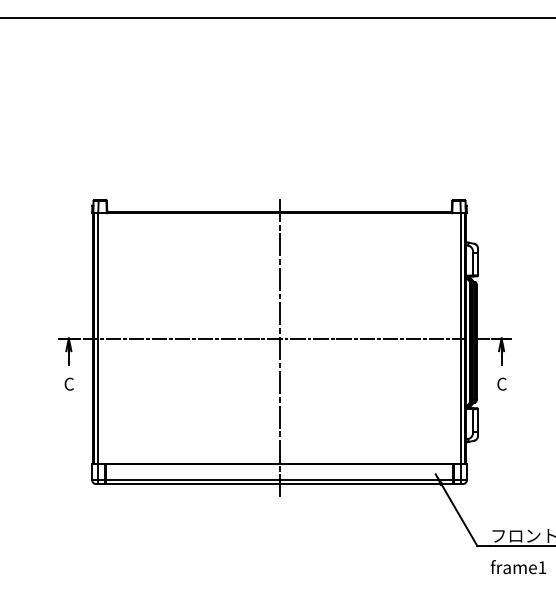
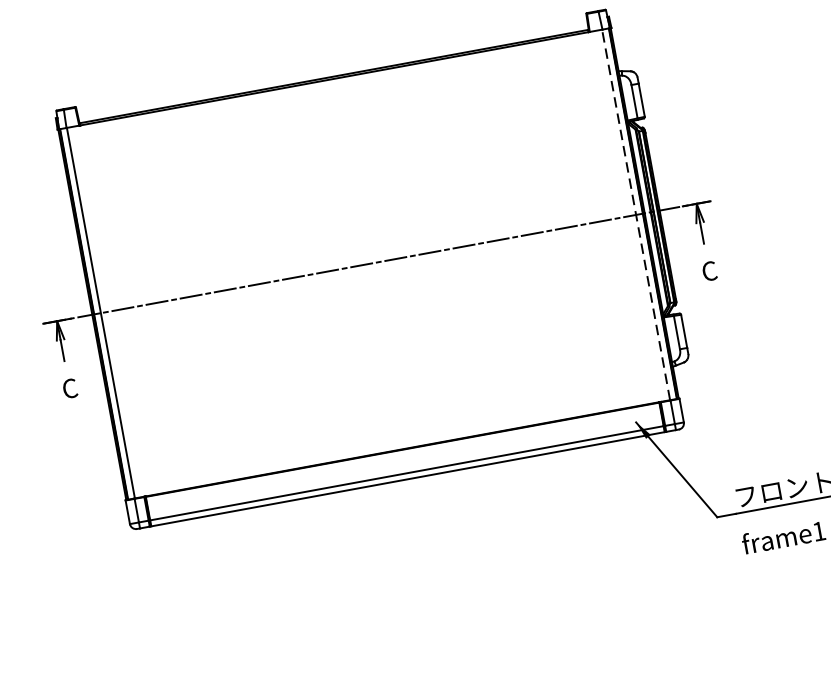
line: (460, 338) -> (635, 214), solid -> dashed
line: (279, 347) -> (370, 277), removed

